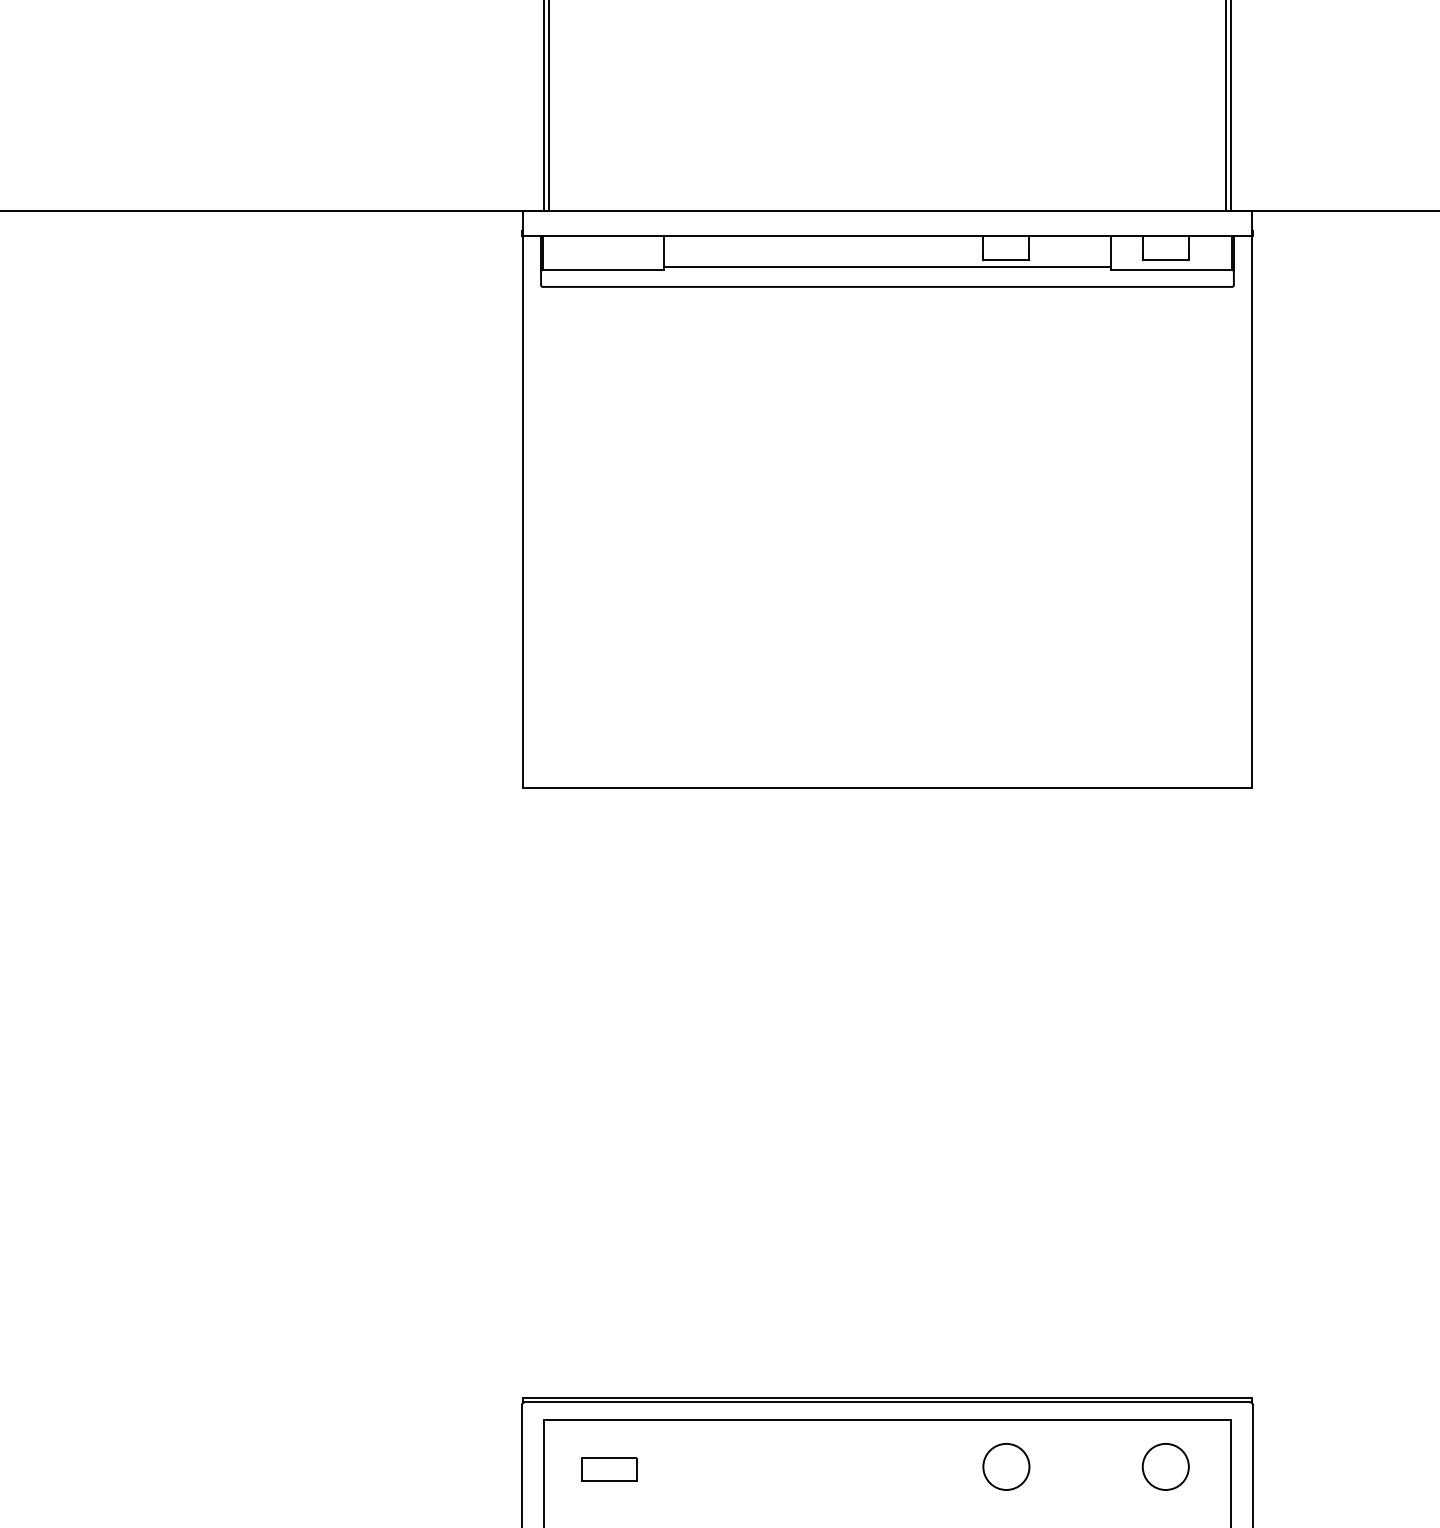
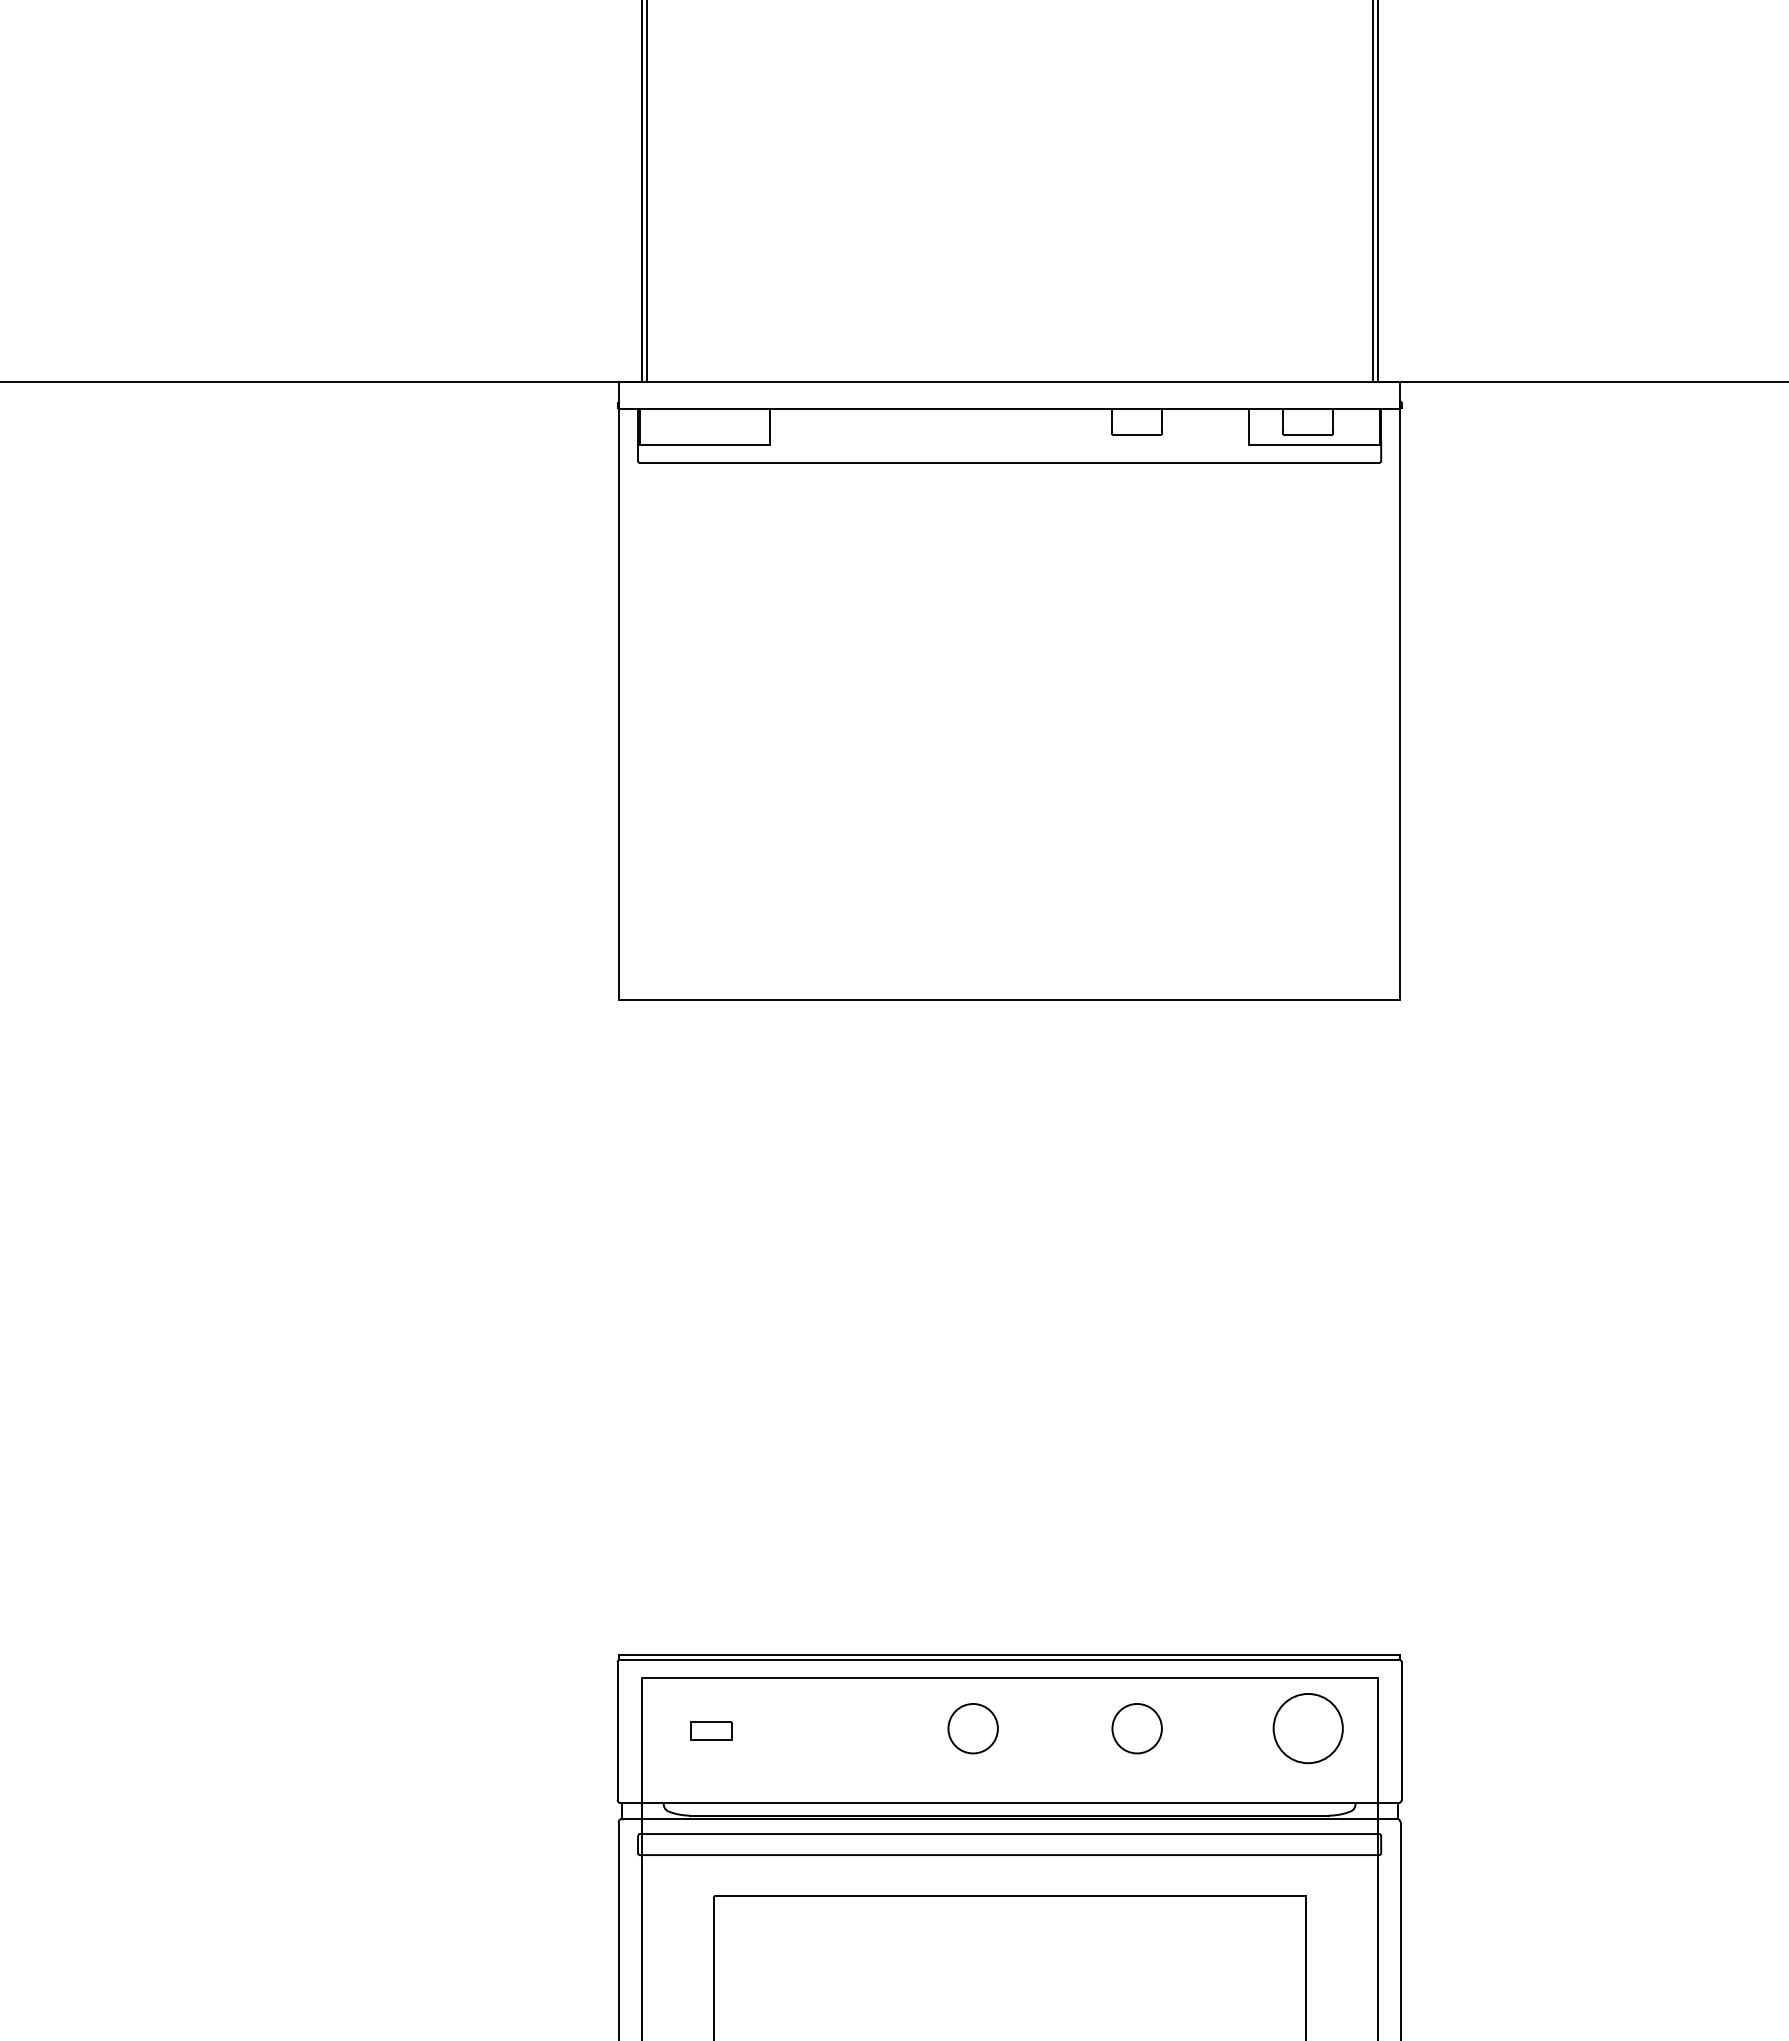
line: (887, 266) -> (1009, 441), removed
circle: (852, 1466) -> (972, 1728), added
circle: (1165, 1466) -> (1307, 1728), size x1.4
part: (609, 1468) -> (711, 1730), size x0.7

